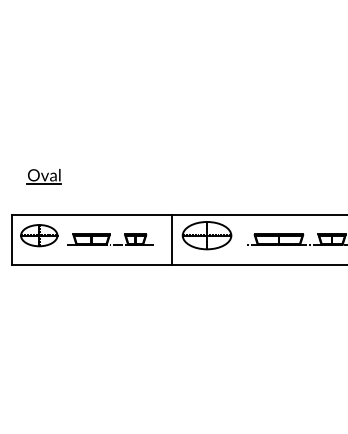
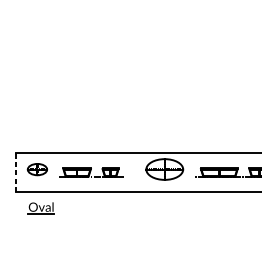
part: (43, 176) -> (40, 208), moved
part: (39, 235) -> (37, 169), size x0.7
line: (172, 239) -> (138, 172), removed
line: (11, 240) -> (16, 173), solid -> dashed

